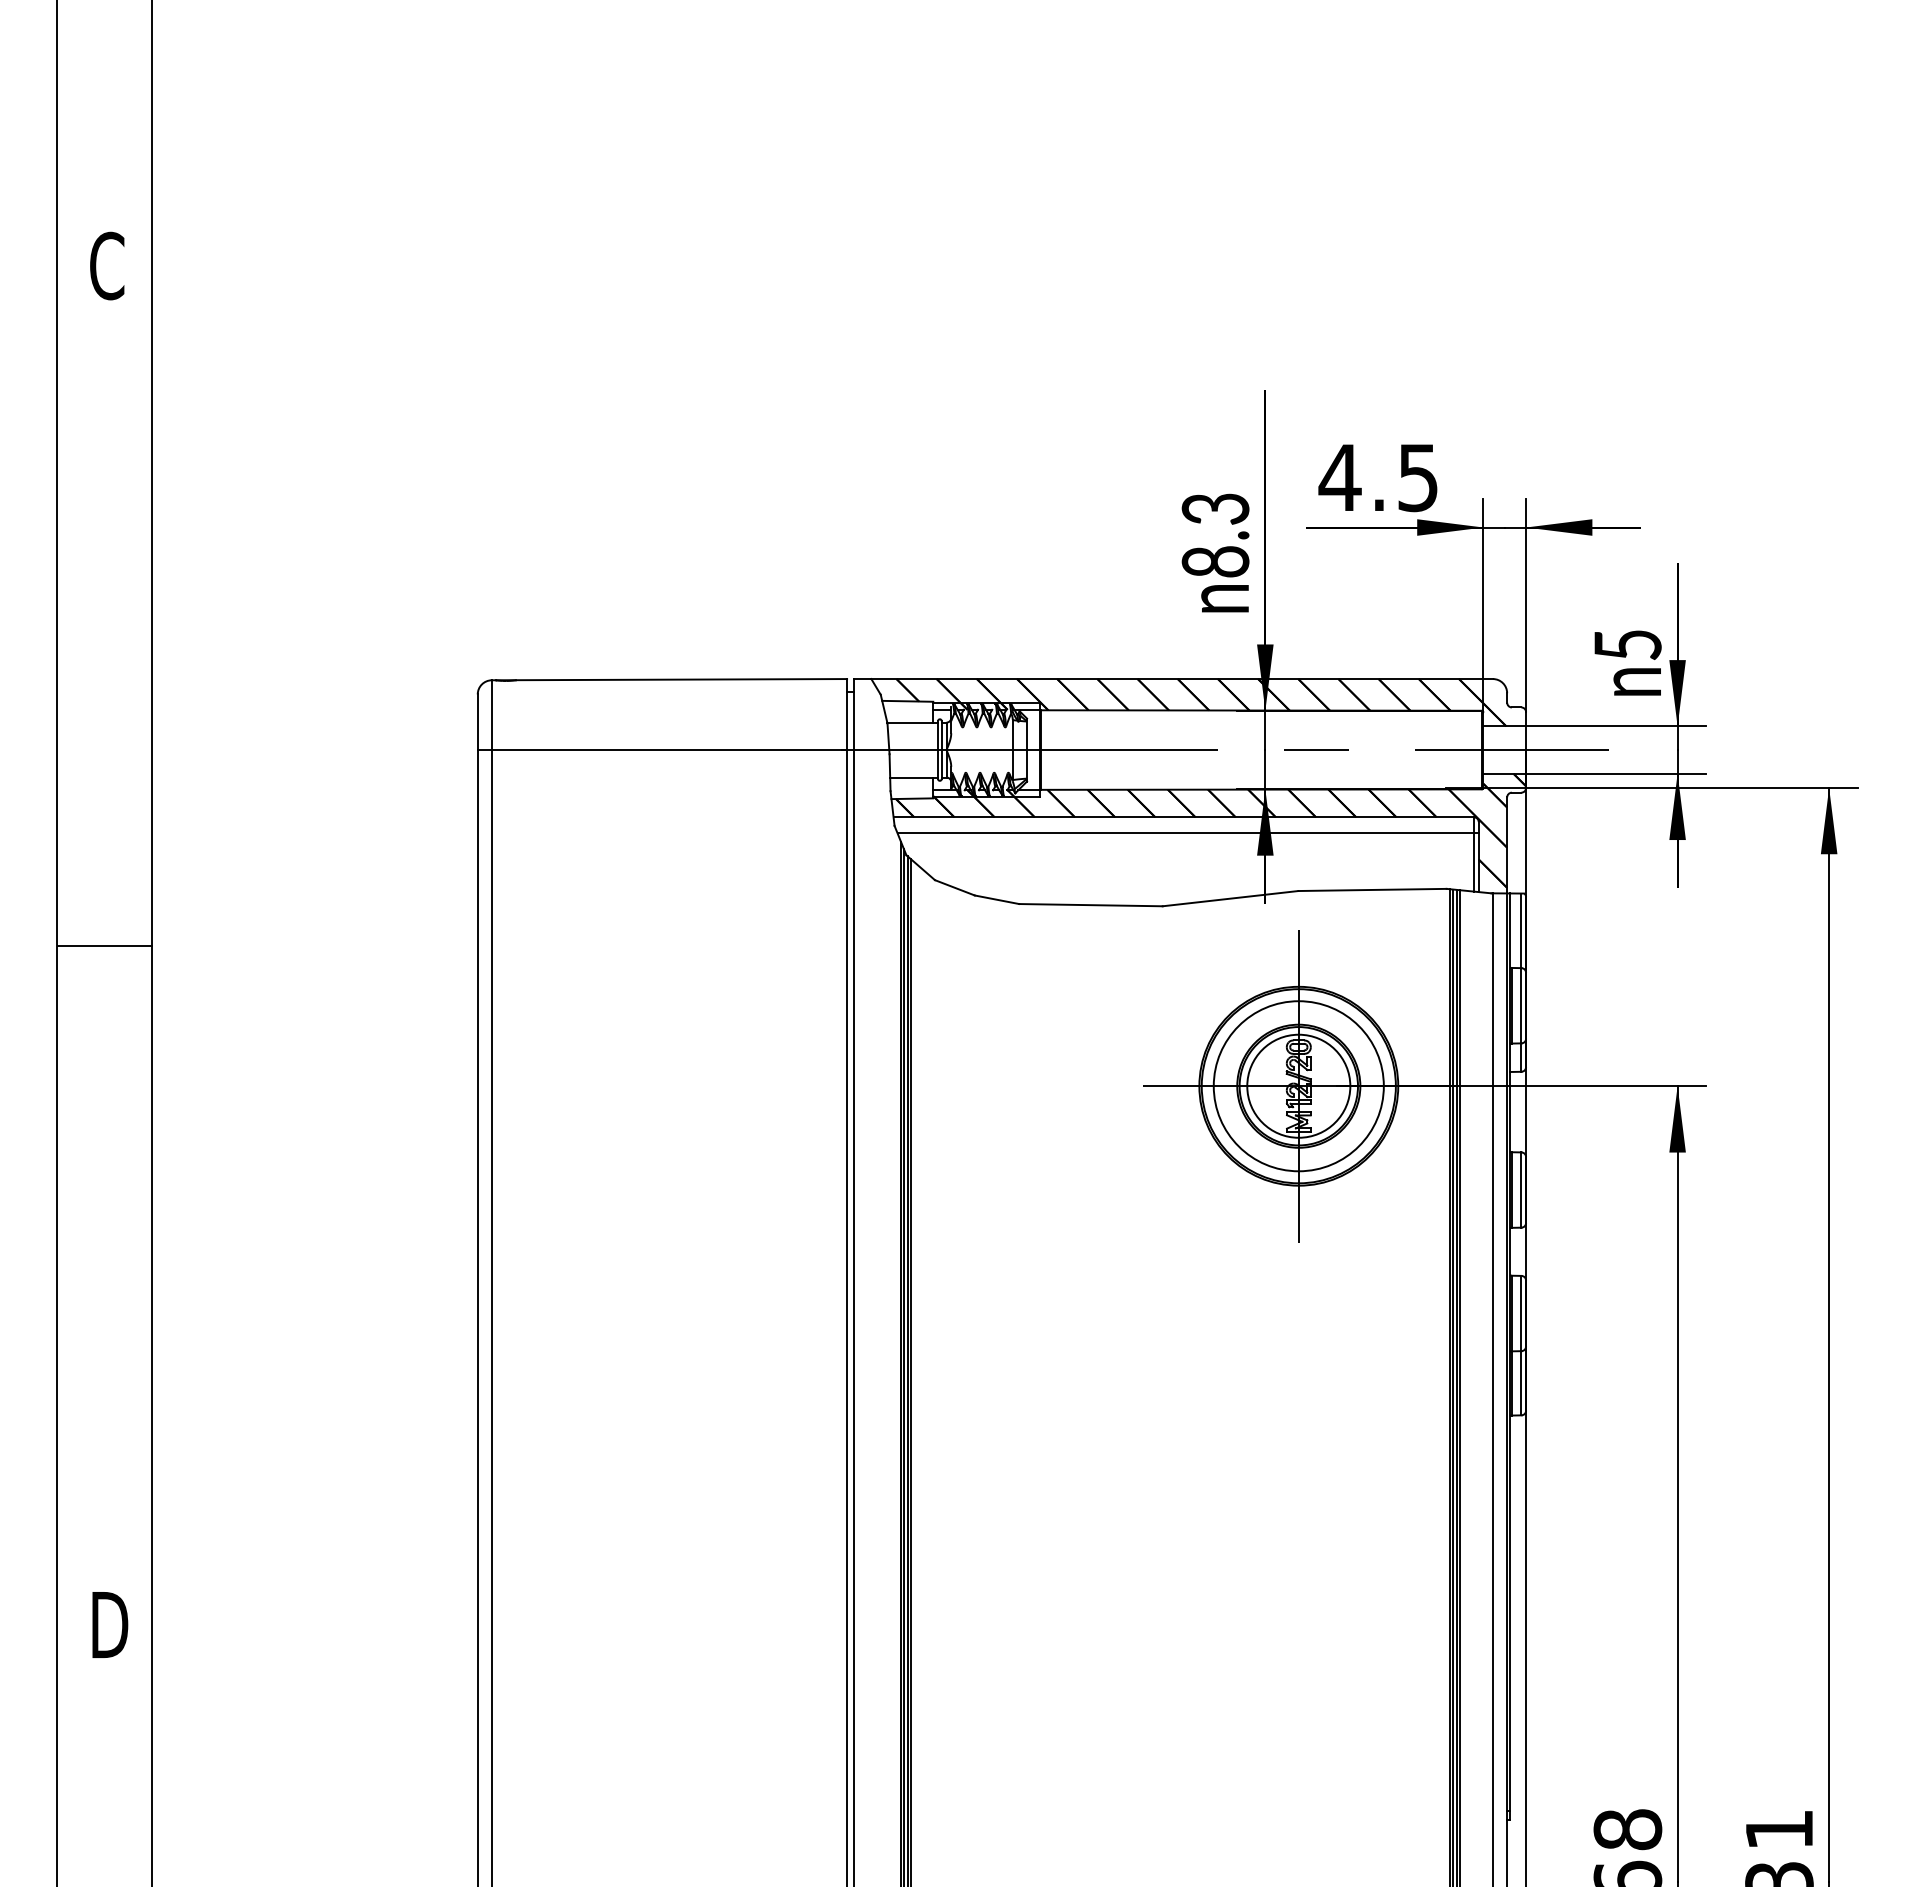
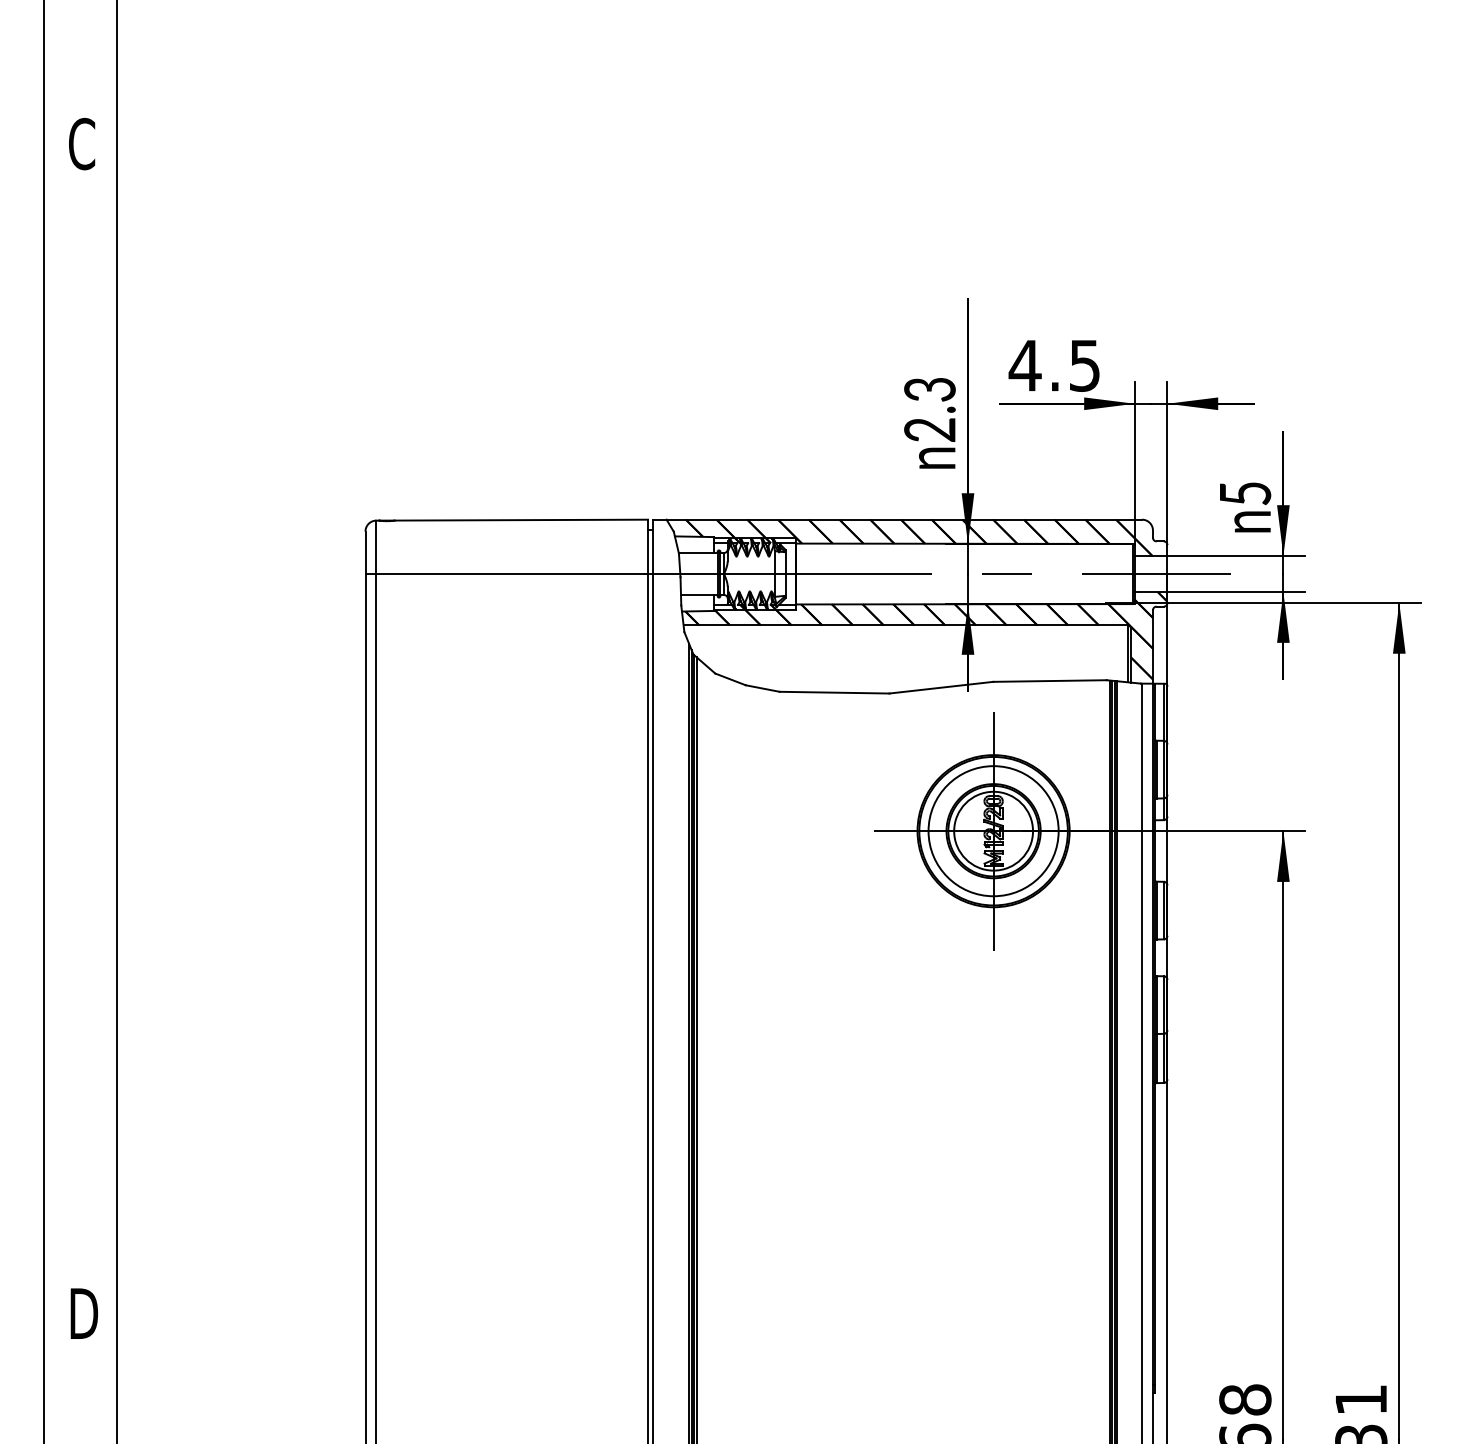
text: (107, 265) -> (82, 143), moved
text: (1215, 561) -> (929, 429), 8.3 -> 2.3
line: (1187, 833) -> (908, 637), removed
line: (104, 945) -> (79, 723), removed
text: (110, 1624) -> (84, 1313), moved

